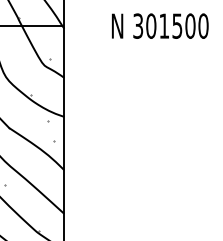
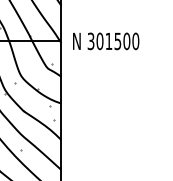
text: (160, 26) -> (106, 41), moved

